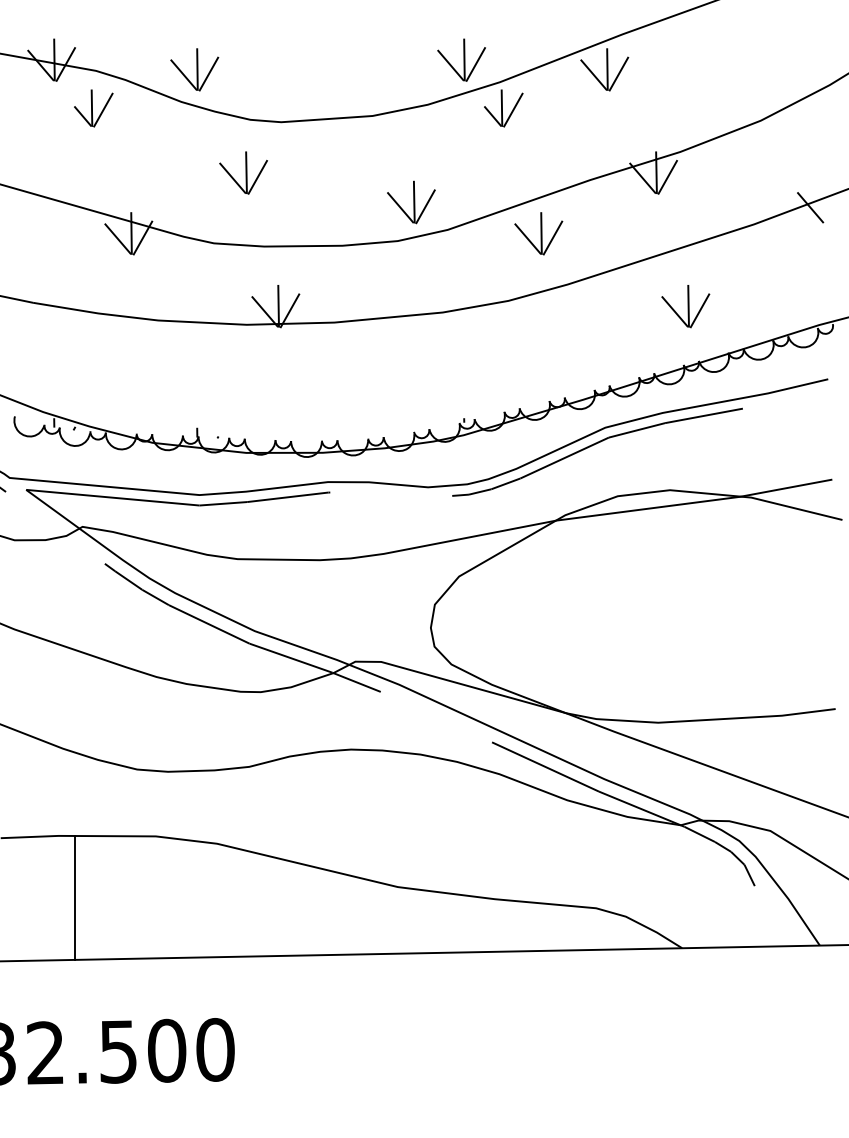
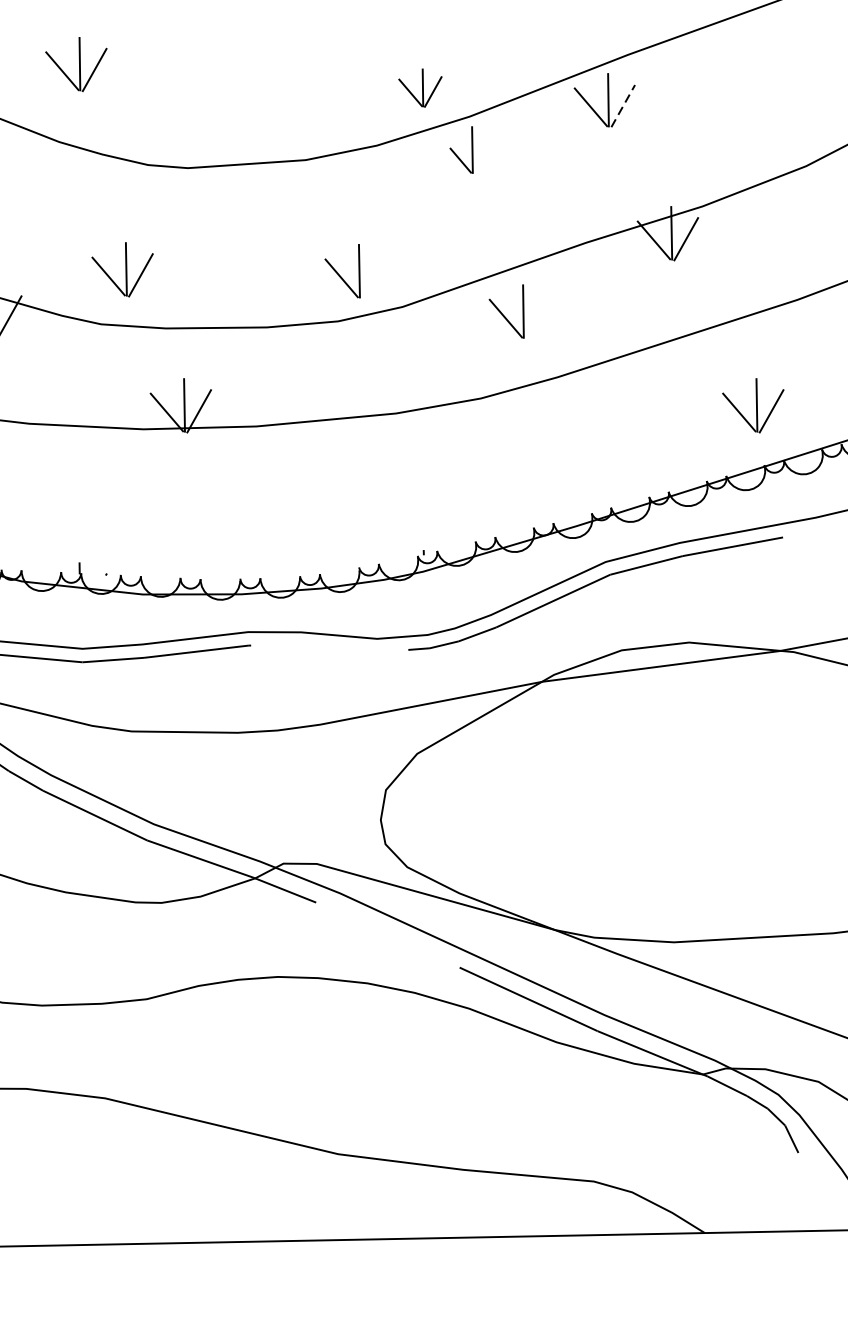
part: (461, 59) -> (420, 87), size x0.7
part: (194, 69) -> (76, 64), moved
line: (618, 74) -> (622, 106), solid -> dashed
line: (513, 109) -> (487, 151), removed
part: (243, 172) -> (122, 269), moved
line: (425, 206) -> (373, 276), removed
line: (552, 237) -> (537, 316), removed
part: (685, 306) -> (752, 405), moved

